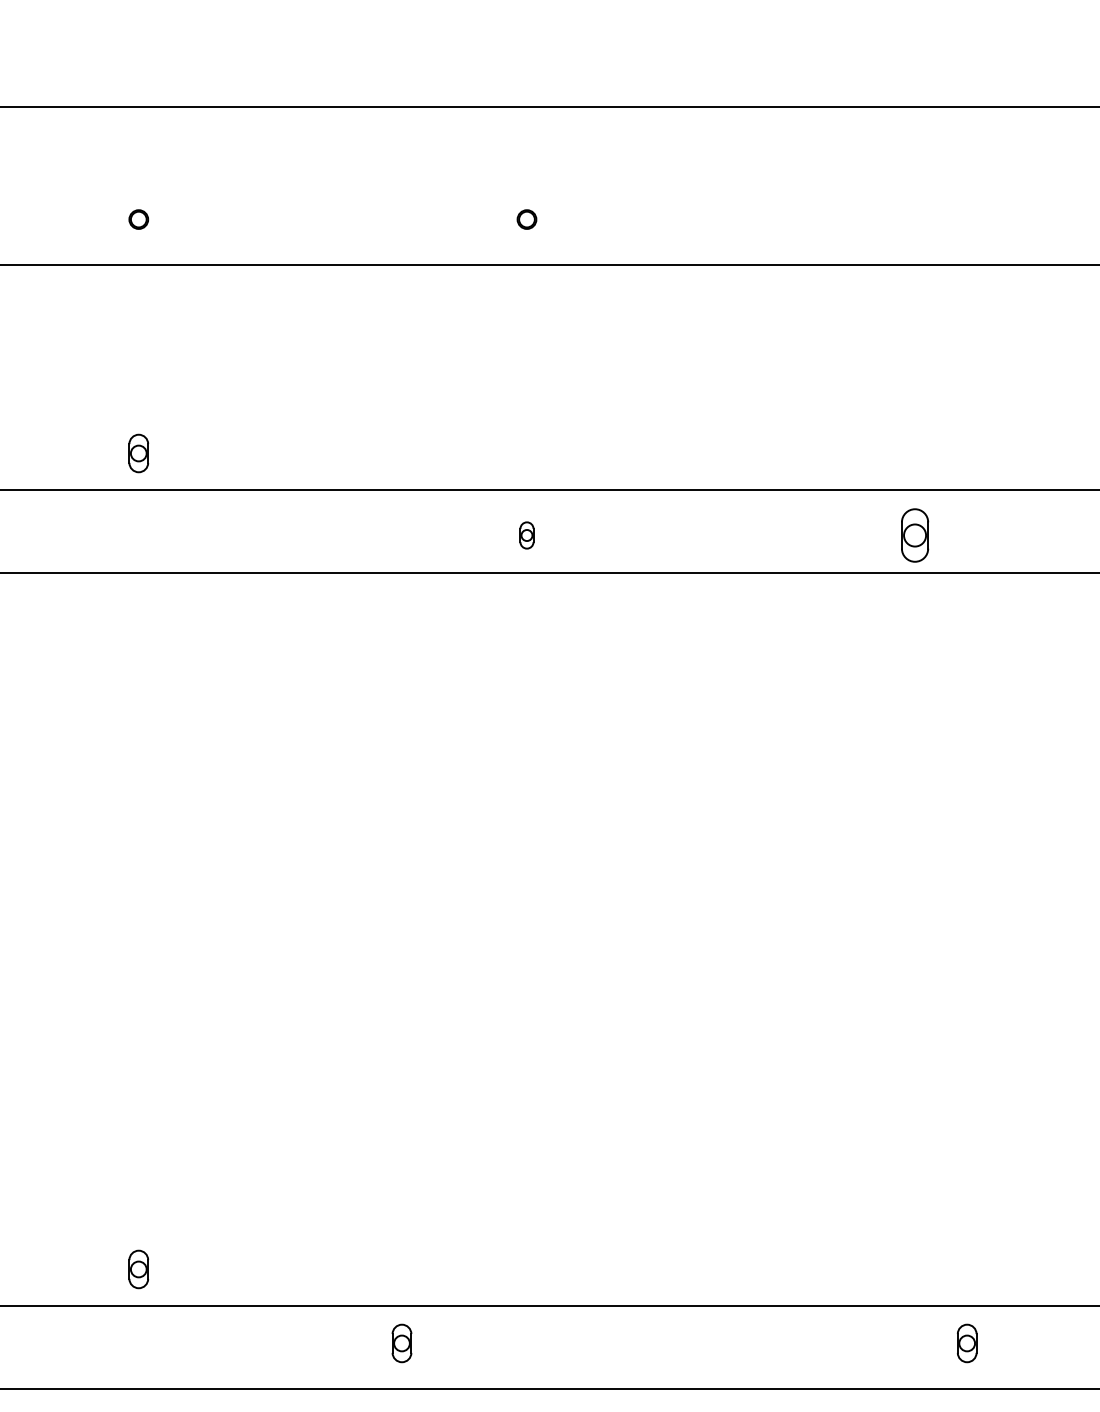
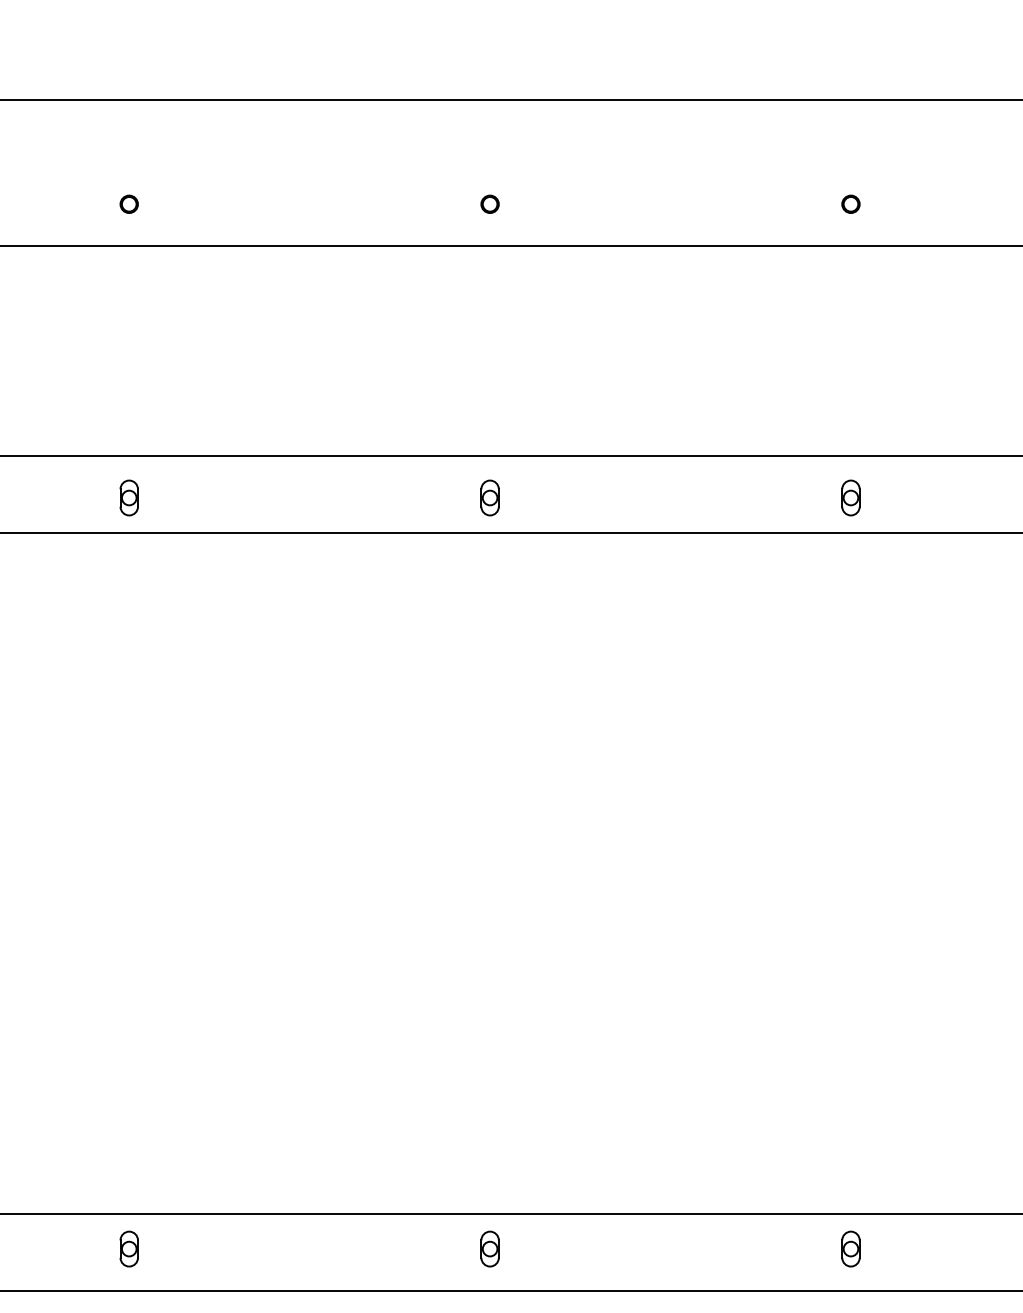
part: (914, 219) -> (850, 204), added
part: (138, 453) -> (128, 498), moved
part: (526, 535) -> (489, 498), size x1.43
part: (915, 535) -> (851, 498), size x0.71
part: (138, 1269) -> (128, 1249), moved
part: (401, 1343) -> (489, 1249), moved
part: (967, 1343) -> (851, 1249), moved

